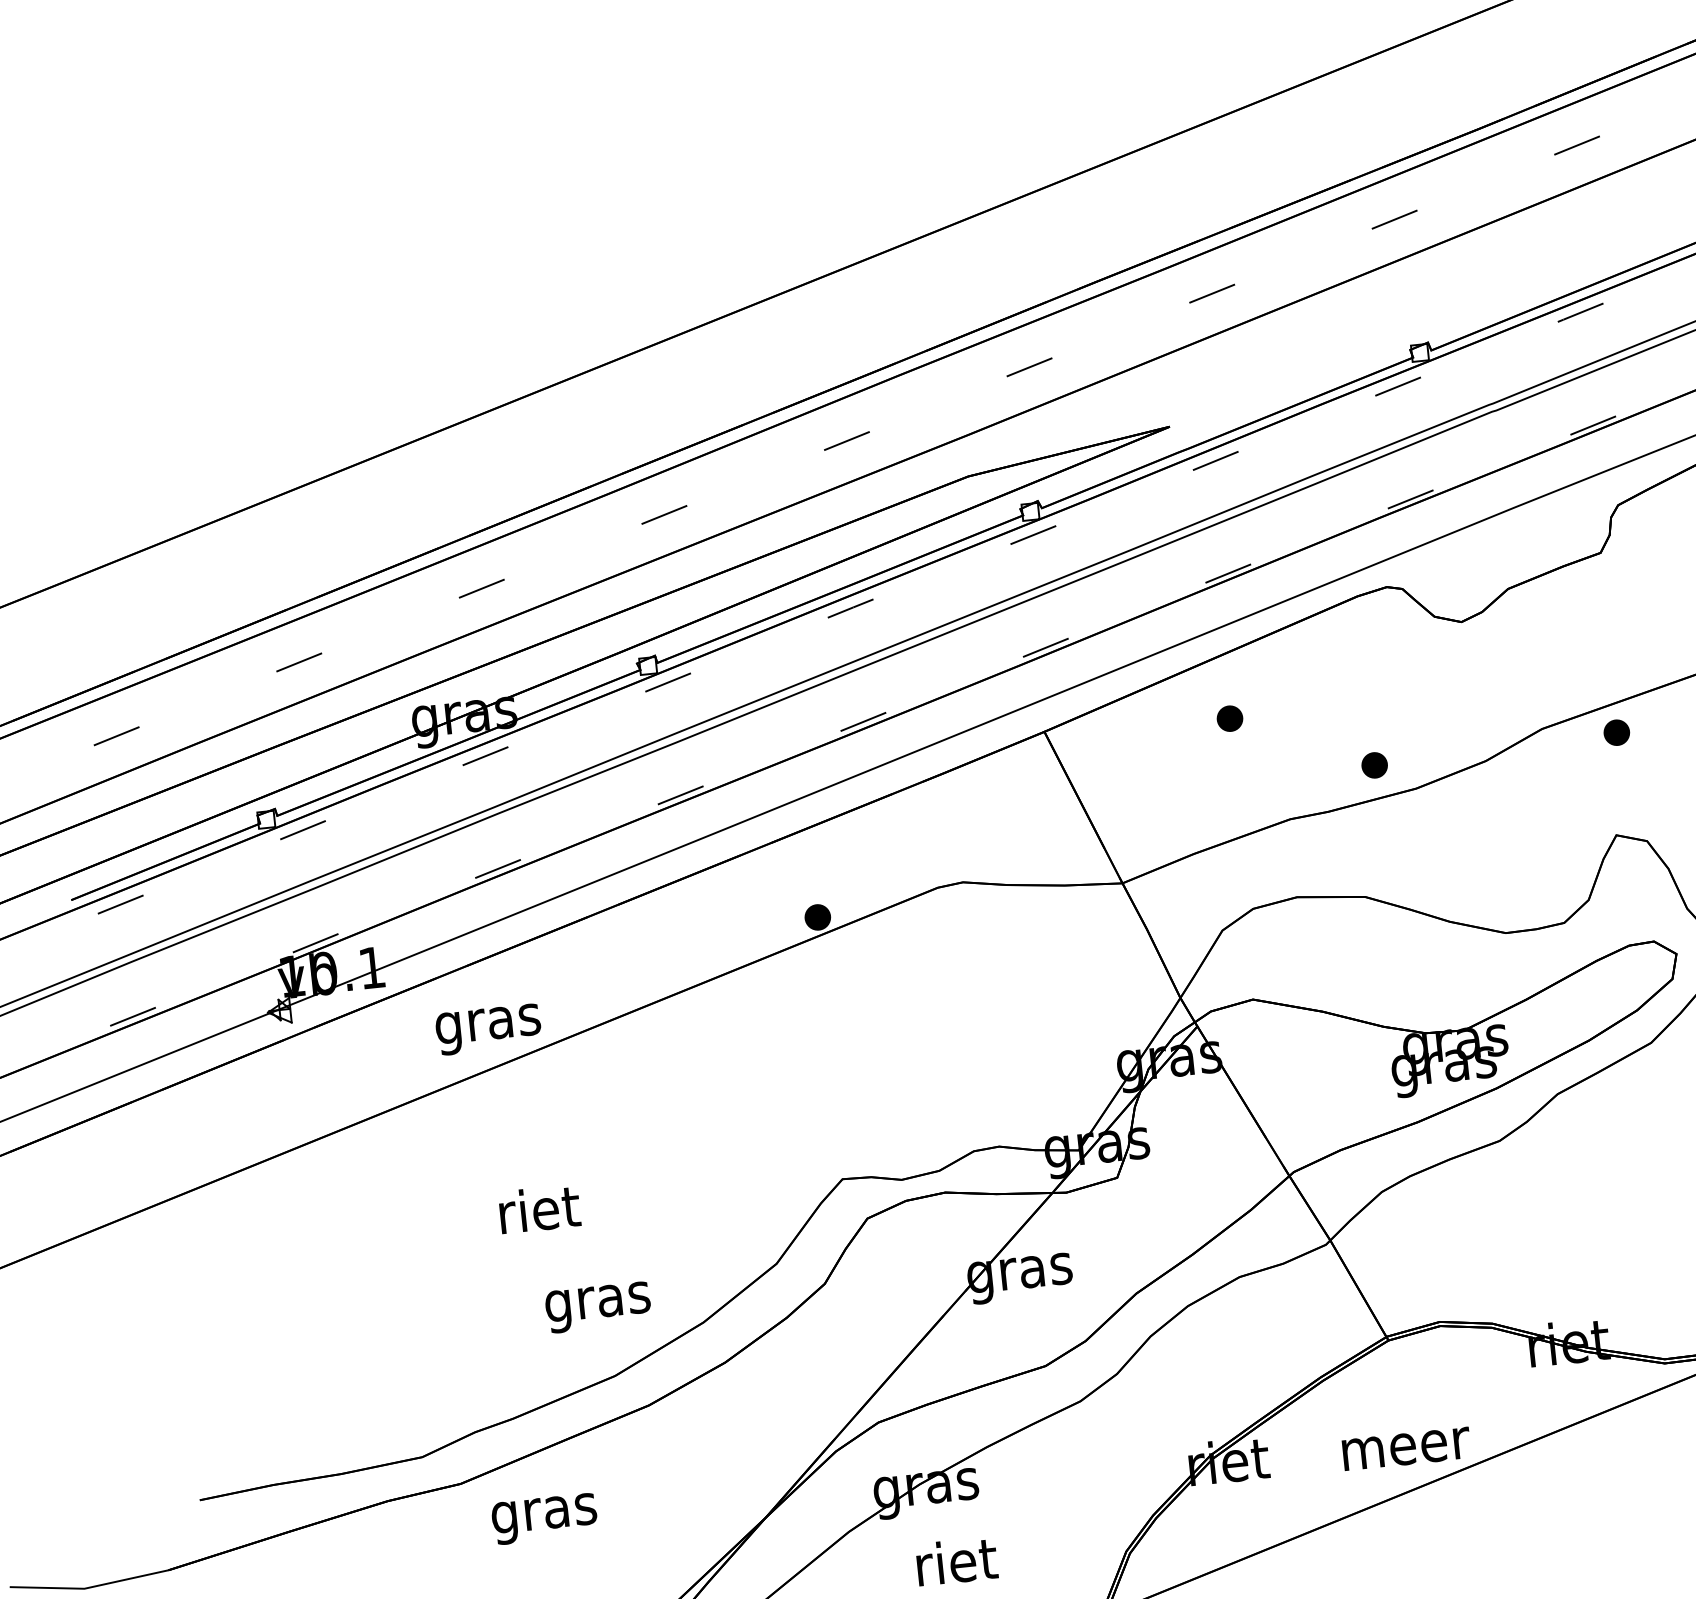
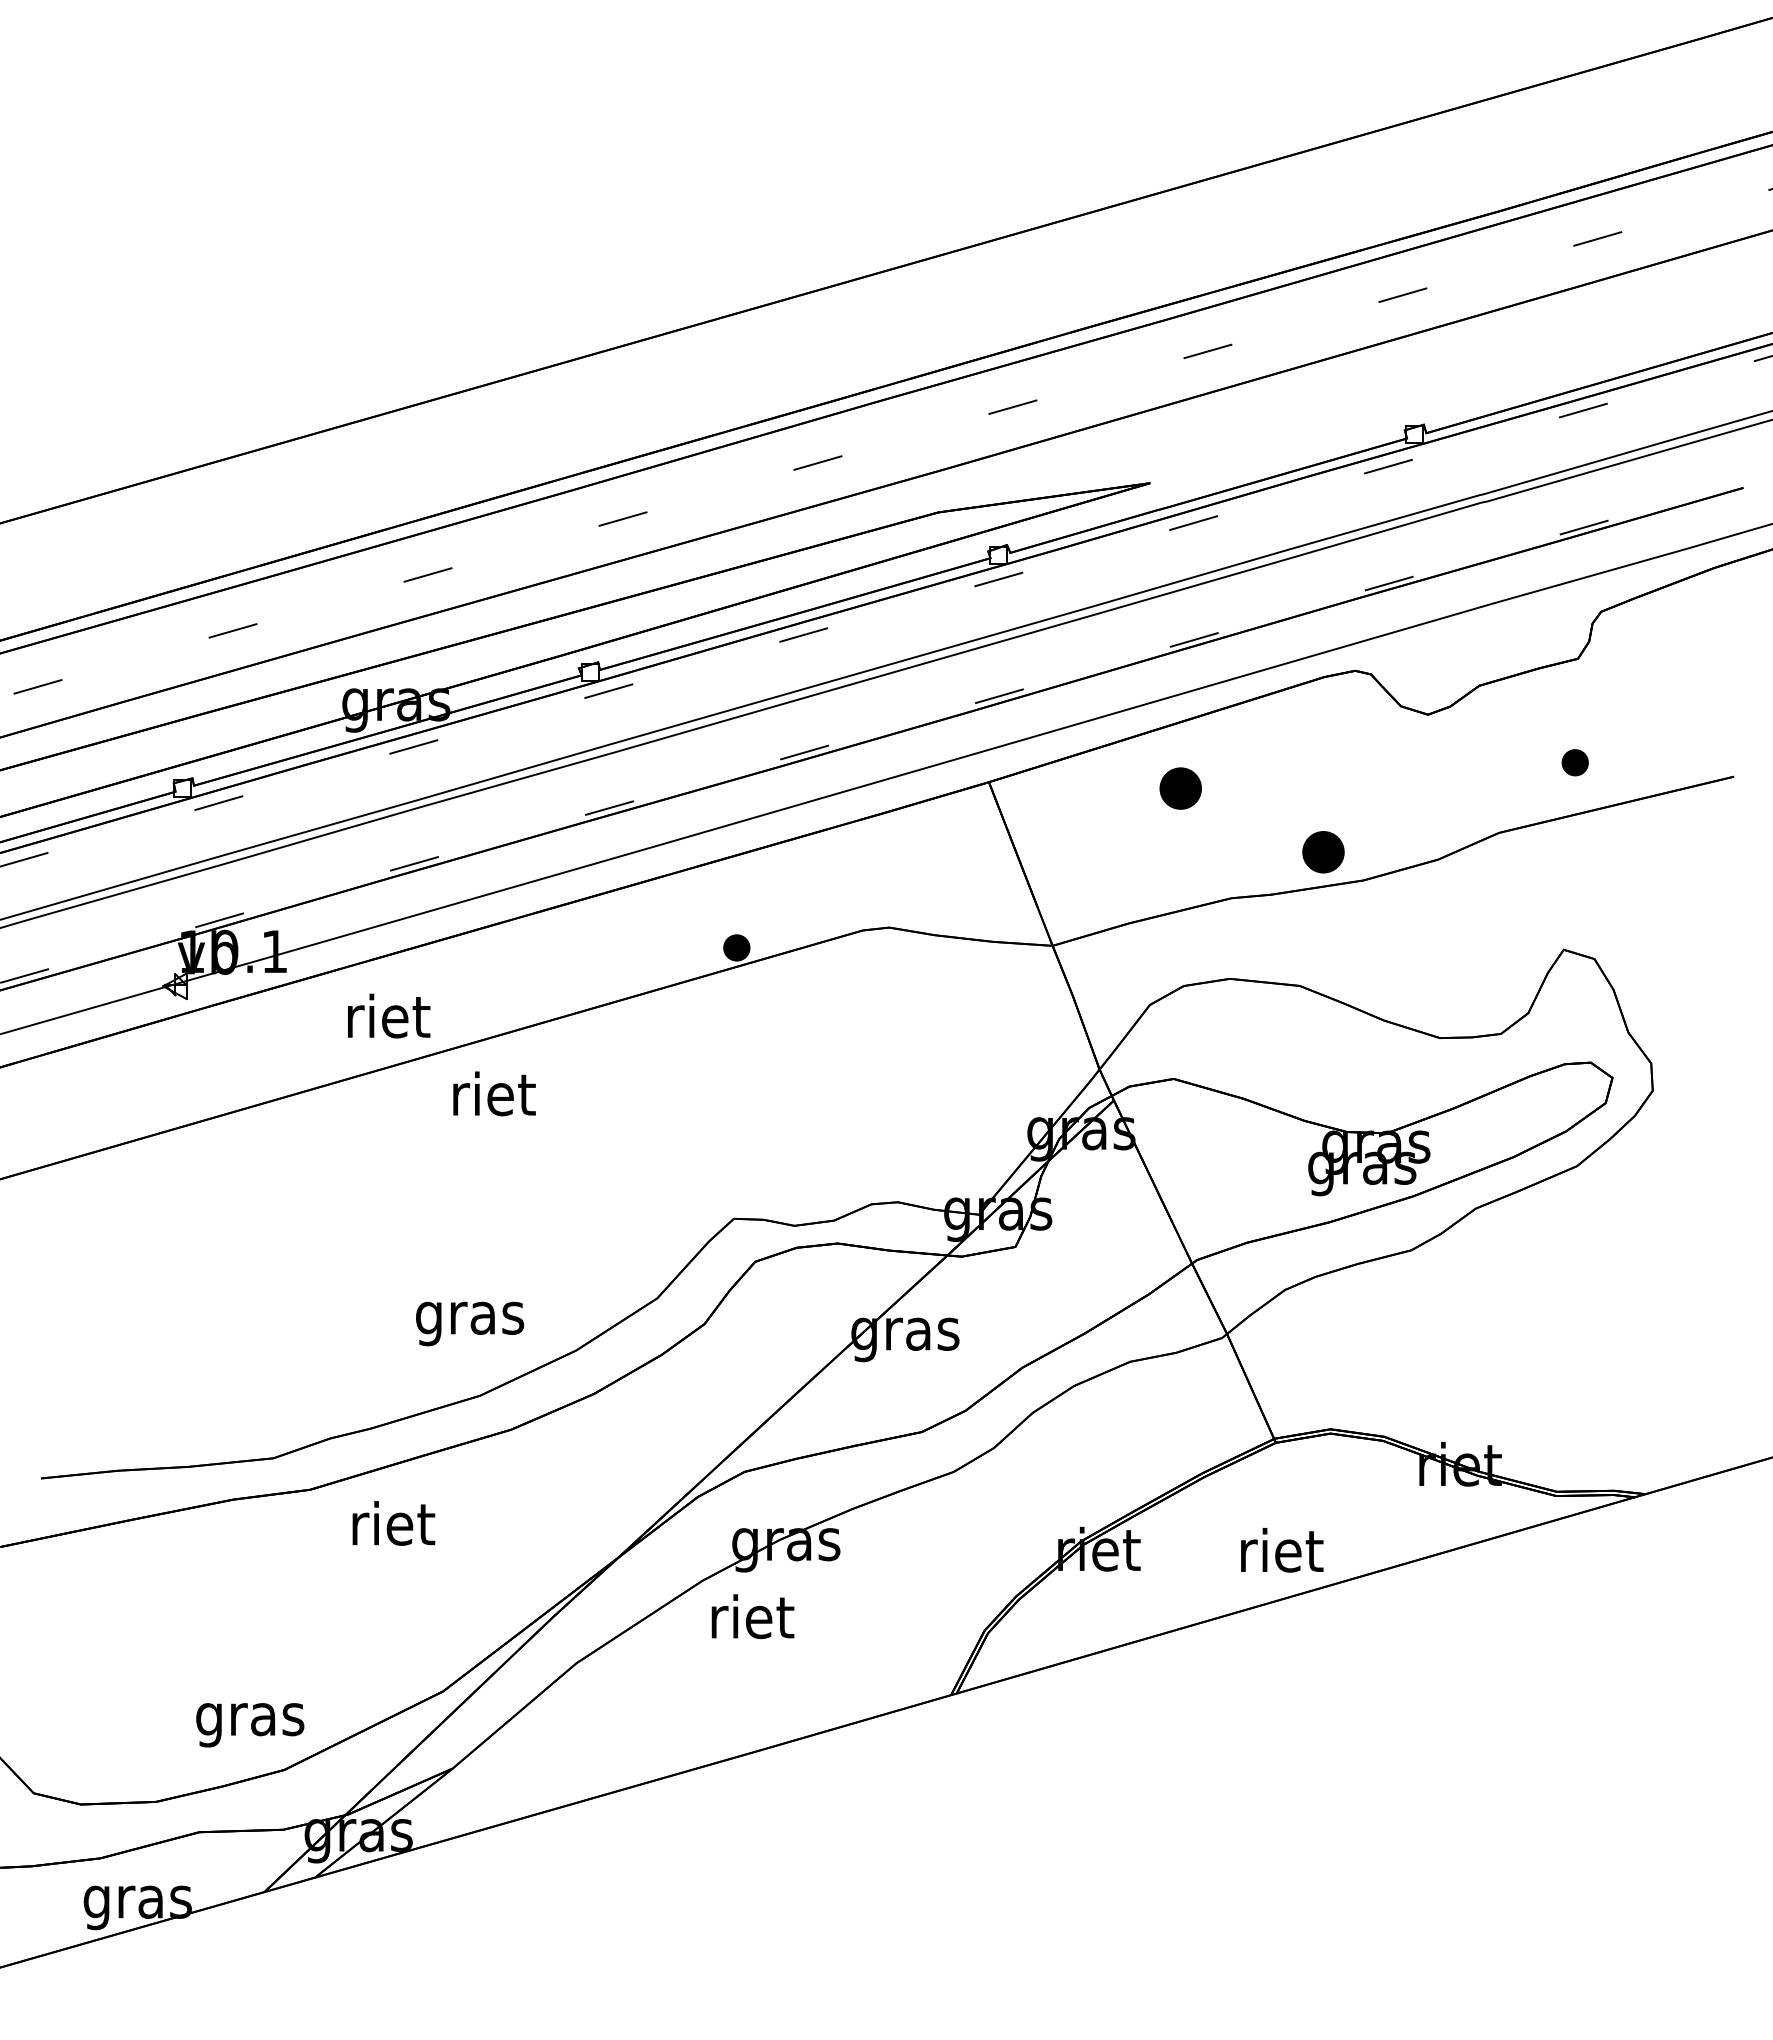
part: (1229, 718) -> (1179, 788), size x1.6
part: (1616, 732) -> (1574, 762), moved
part: (1374, 764) -> (1323, 851), size x1.6
text: (488, 1023) -> (387, 1021), gras -> riet
text: (539, 1208) -> (494, 1093), moved
text: (1405, 1442) -> (1282, 1549), meer -> riet
text: (544, 1513) -> (392, 1529), gras -> riet
text: (956, 1561) -> (752, 1616), moved

